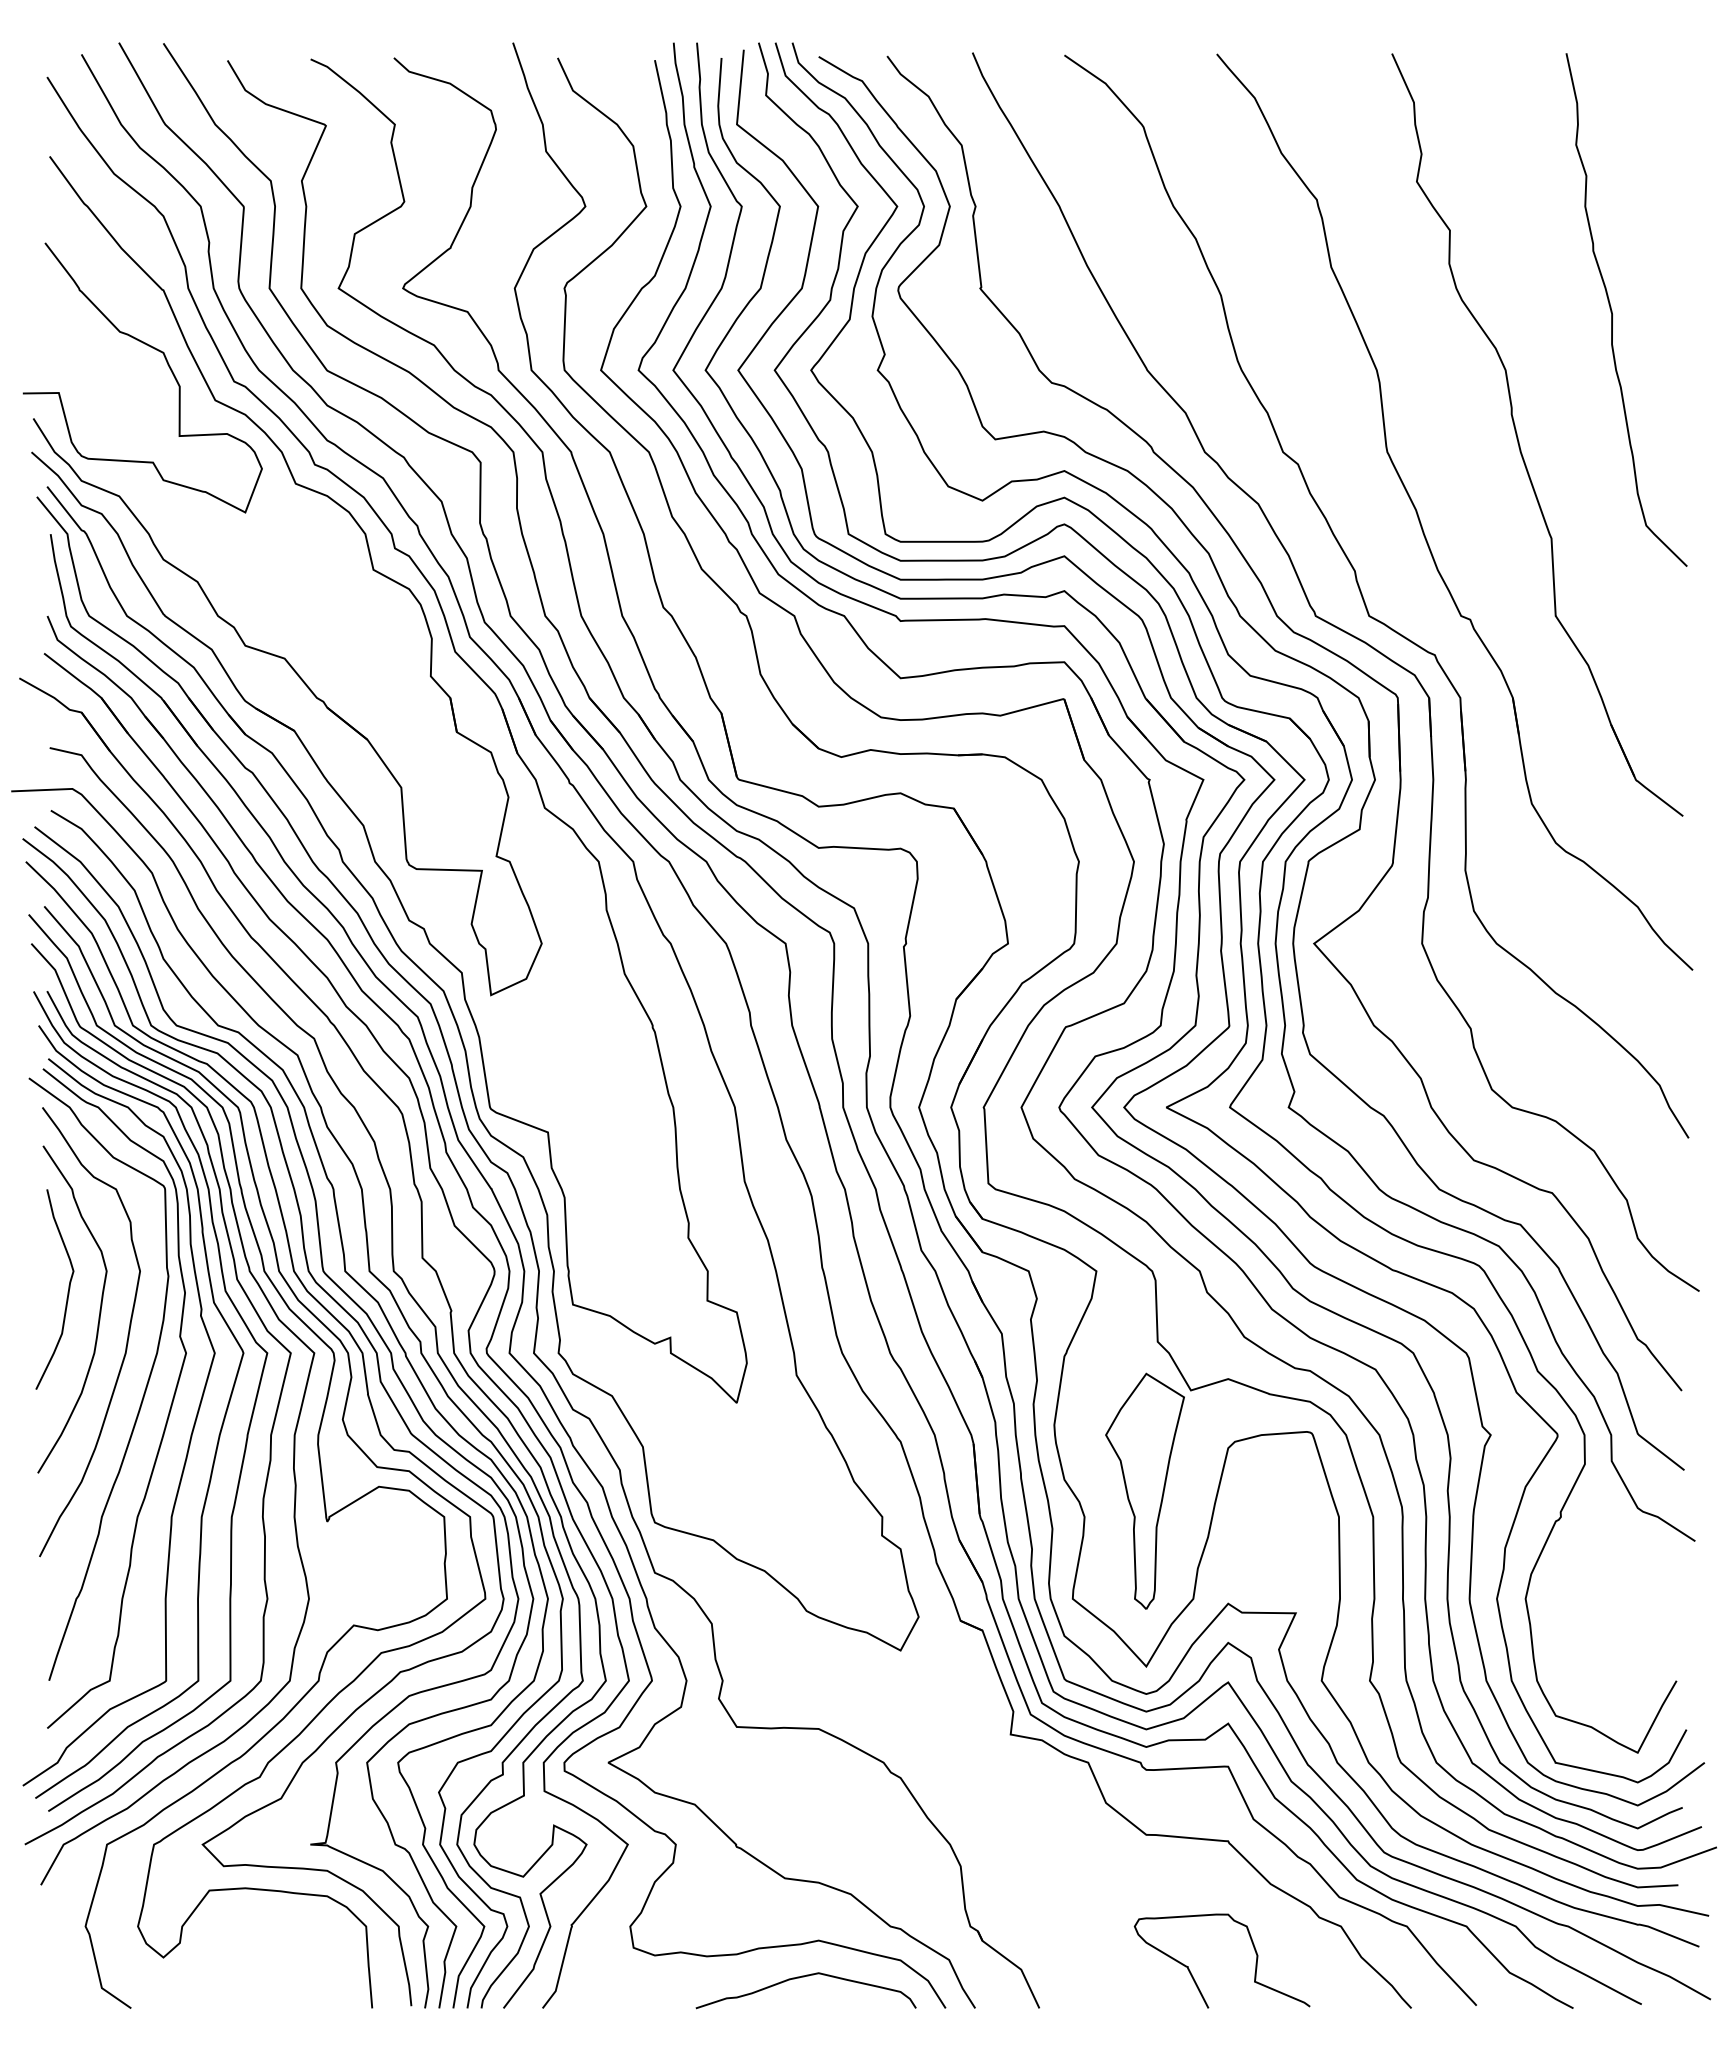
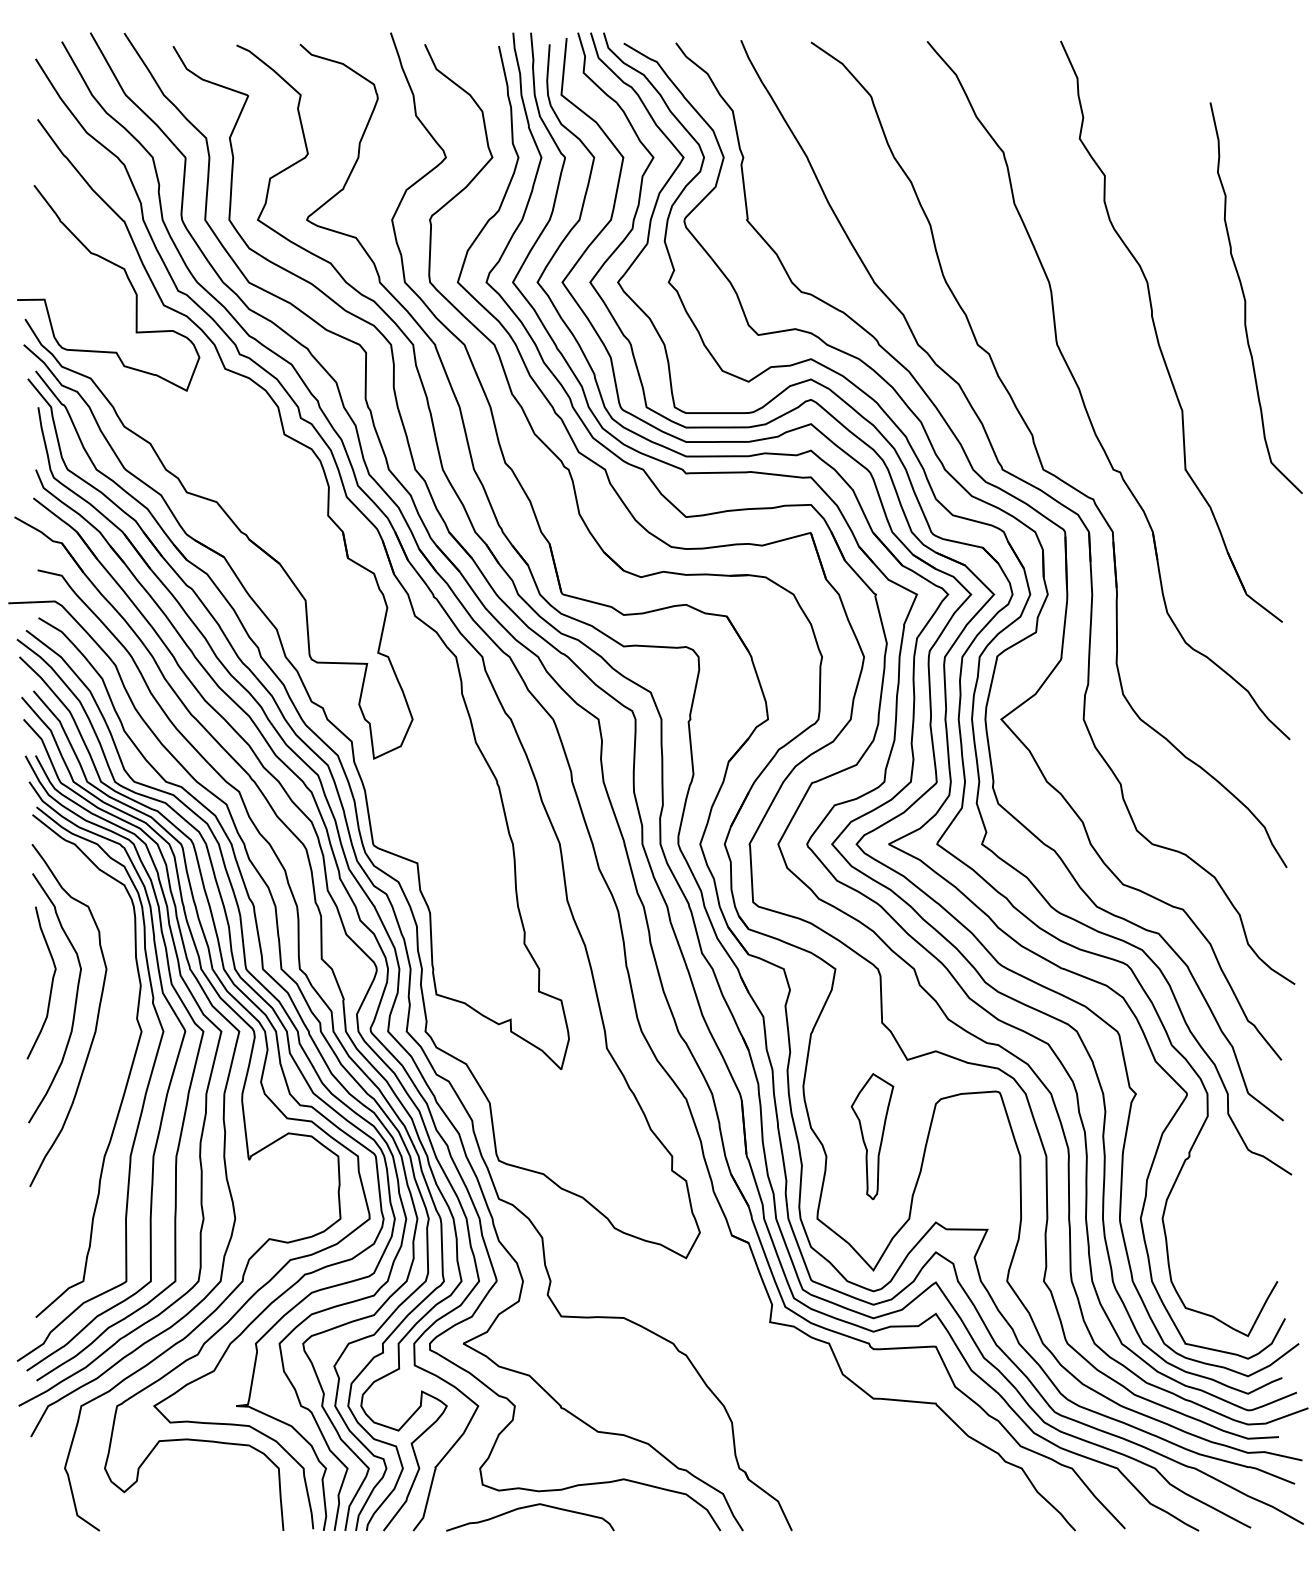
curve: (1612, 310) -> (1245, 298), moved
curve: (143, 1393) -> (109, 1062), removed
part: (1144, 1490) -> (872, 1136), size x0.7
curve: (1192, 1974) -> (908, 1505), removed
curve: (804, 1977) -> (529, 1507), moved

